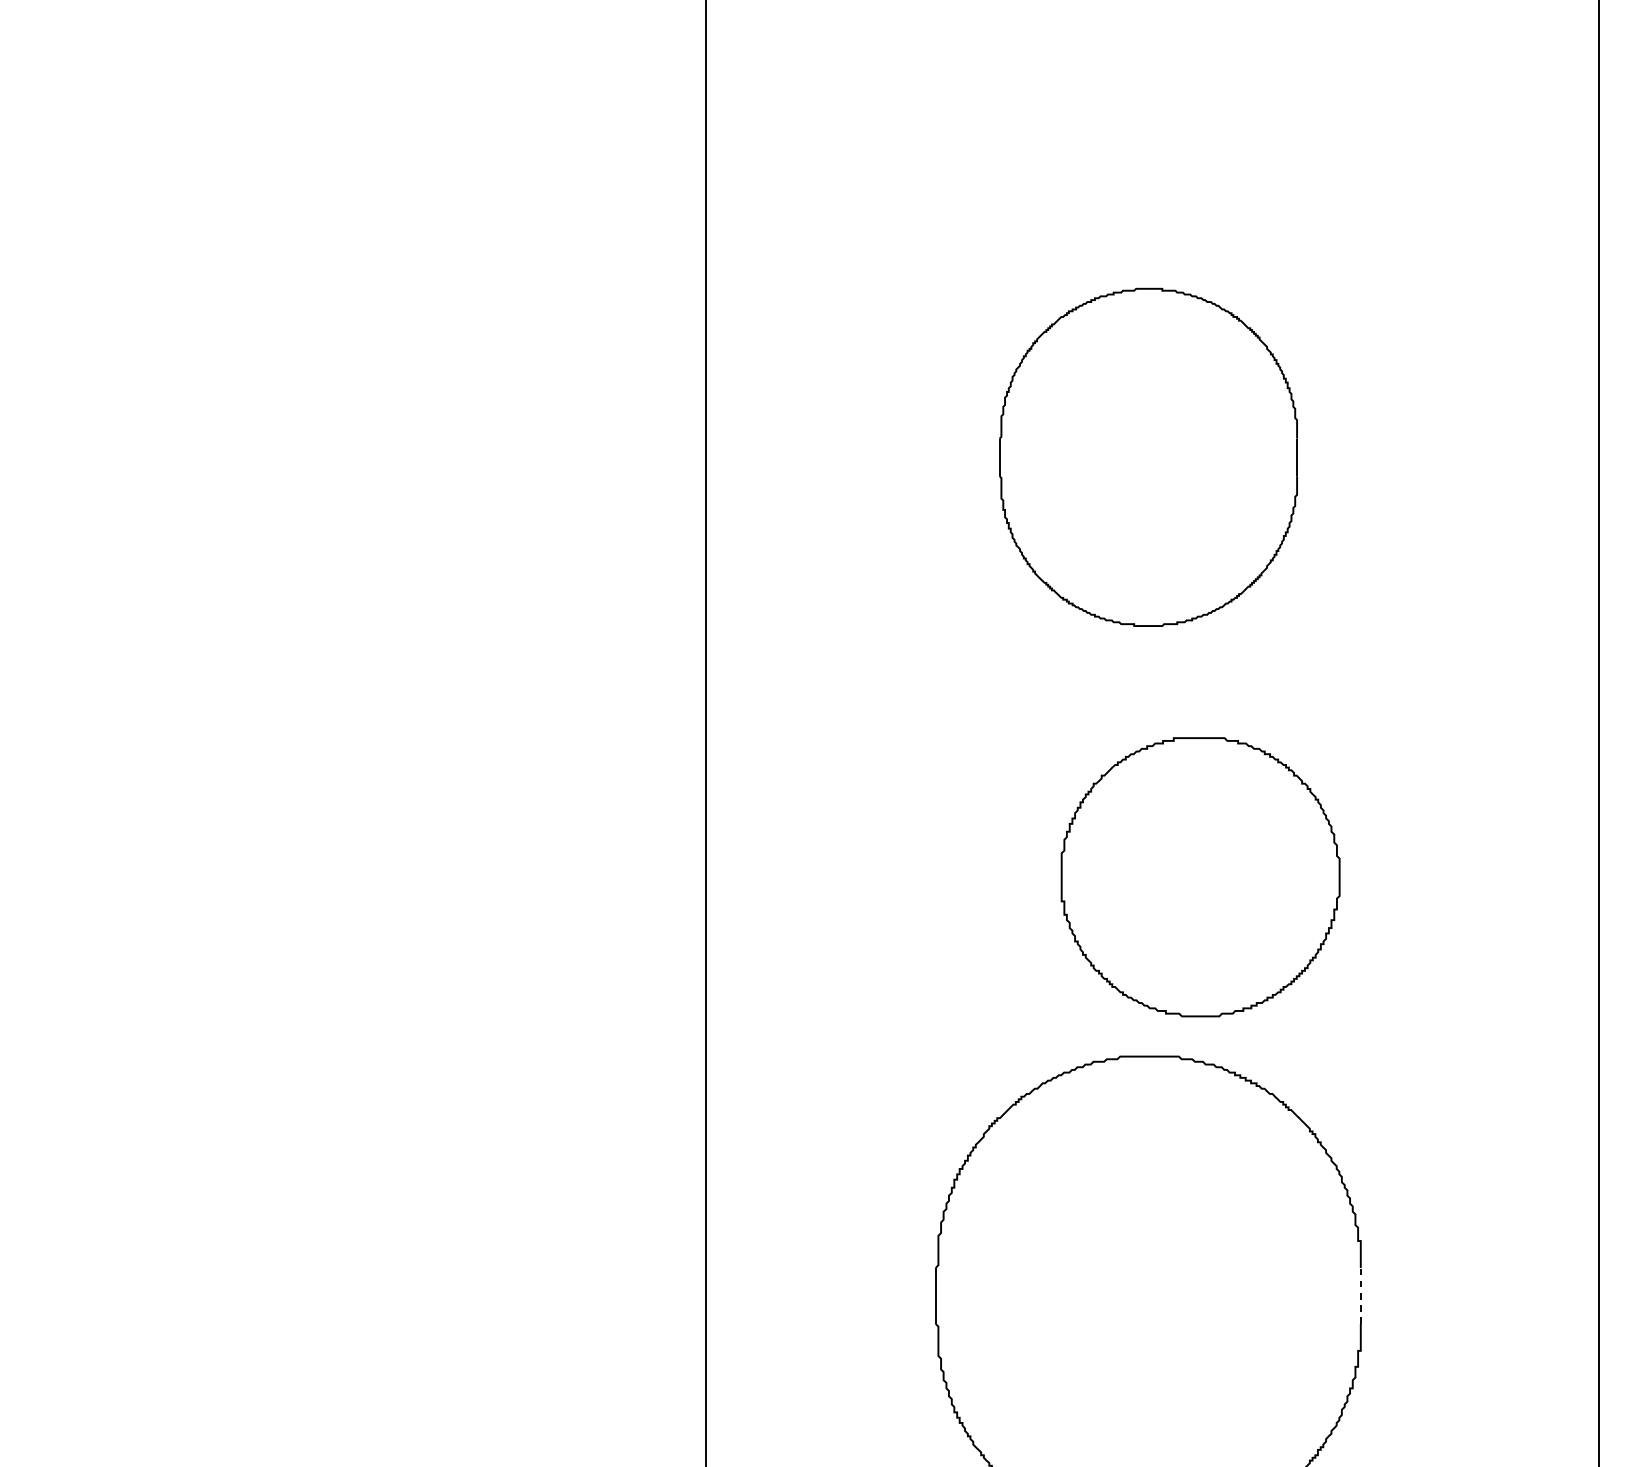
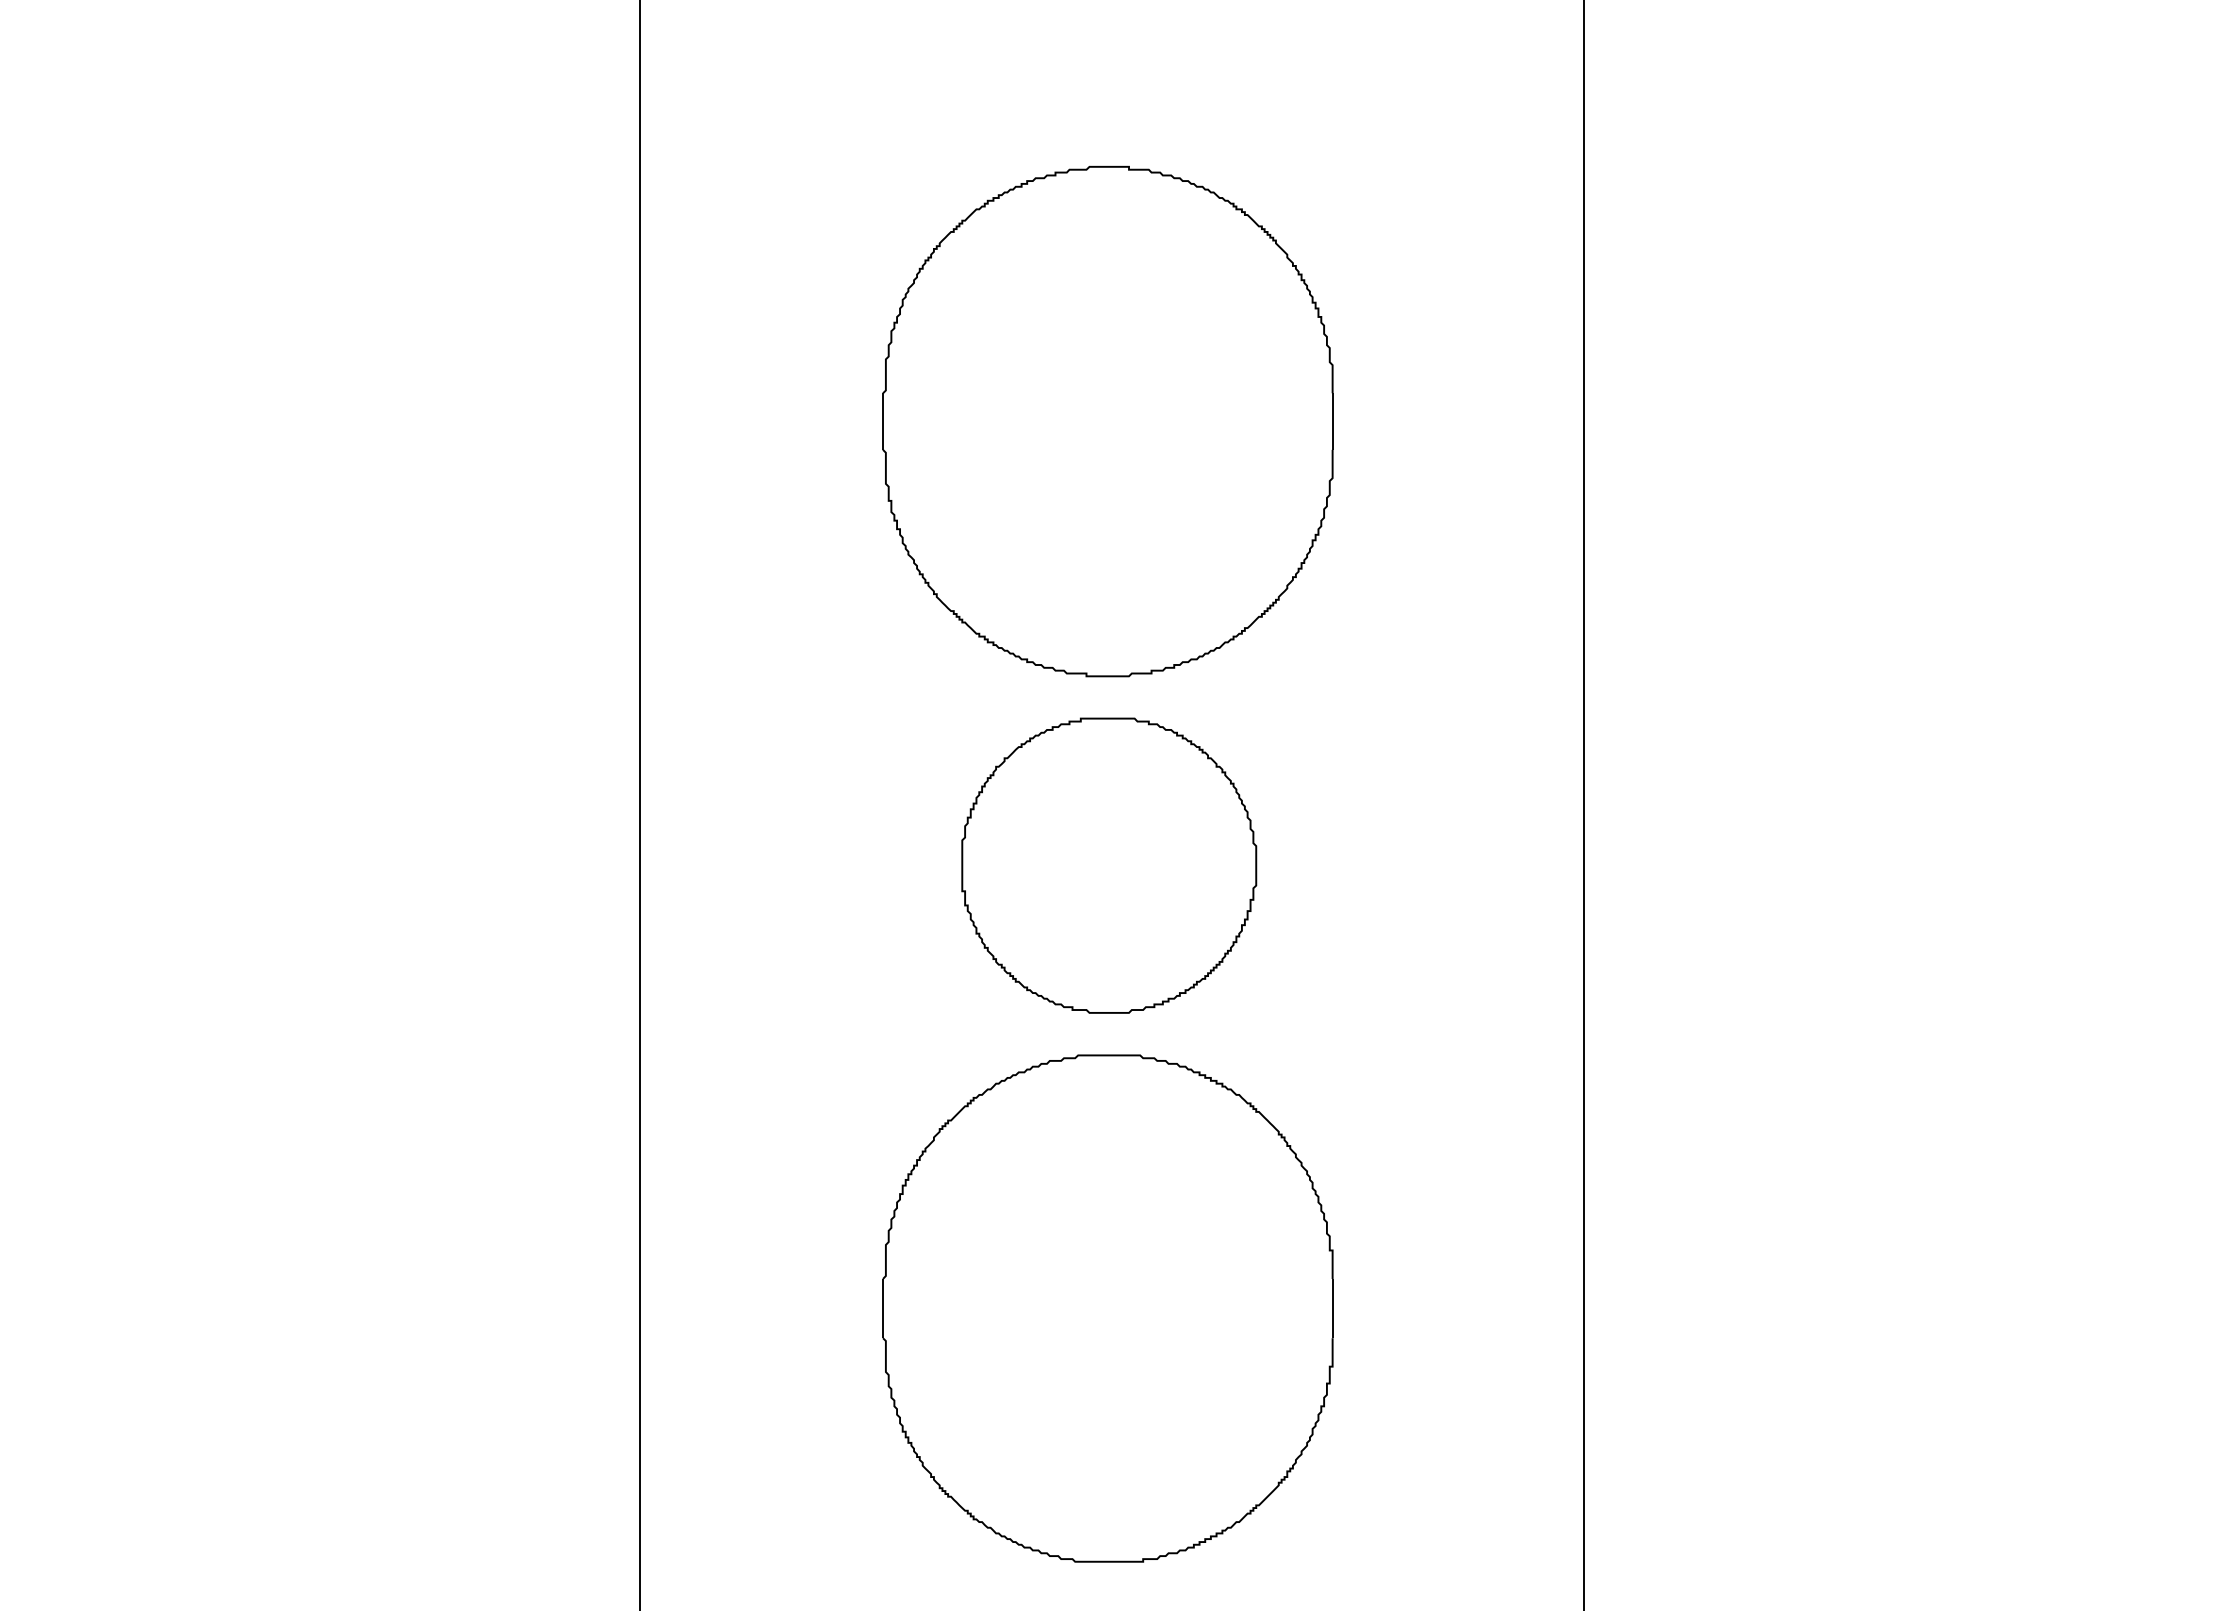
part: (1147, 457) -> (1107, 421), size x1.43
part: (1200, 877) -> (1109, 865), moved
line: (1360, 1295) -> (1332, 1308), dashed -> solid

